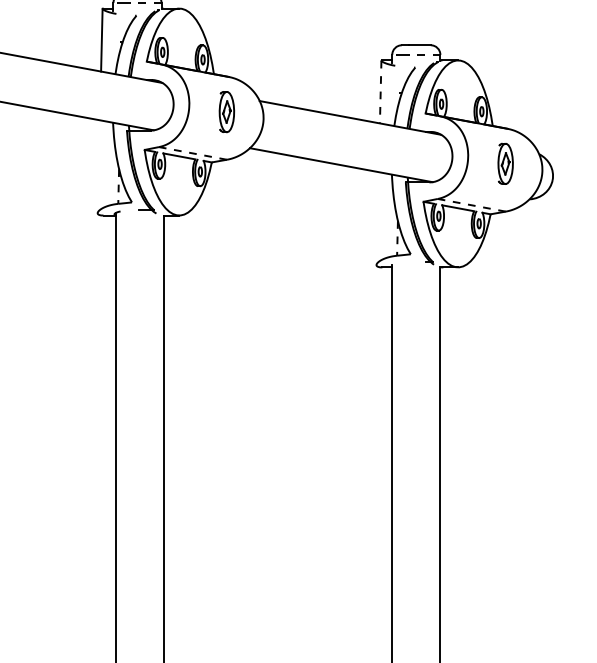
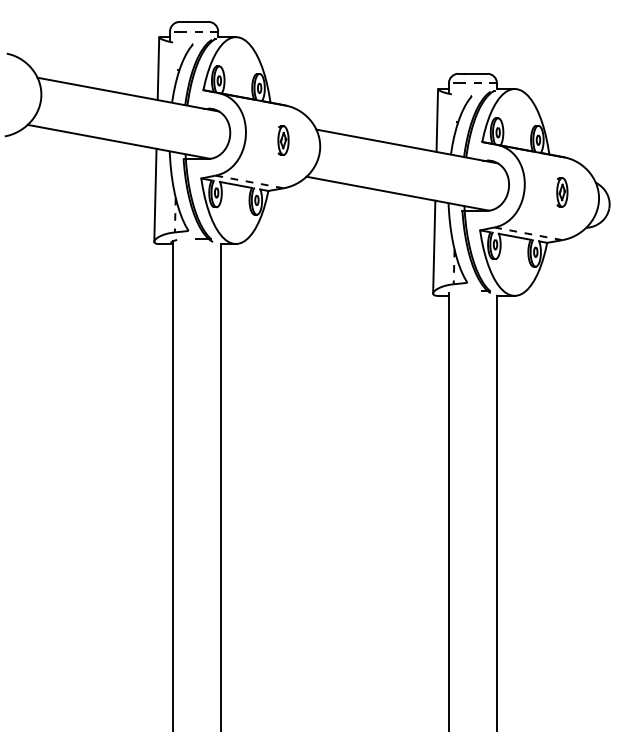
line: (380, 92) -> (437, 121), dashed -> solid
part: (226, 111) -> (283, 140), size x0.71
part: (505, 163) -> (562, 192), size x0.71
line: (98, 165) -> (155, 194), added
line: (377, 217) -> (434, 246), added

